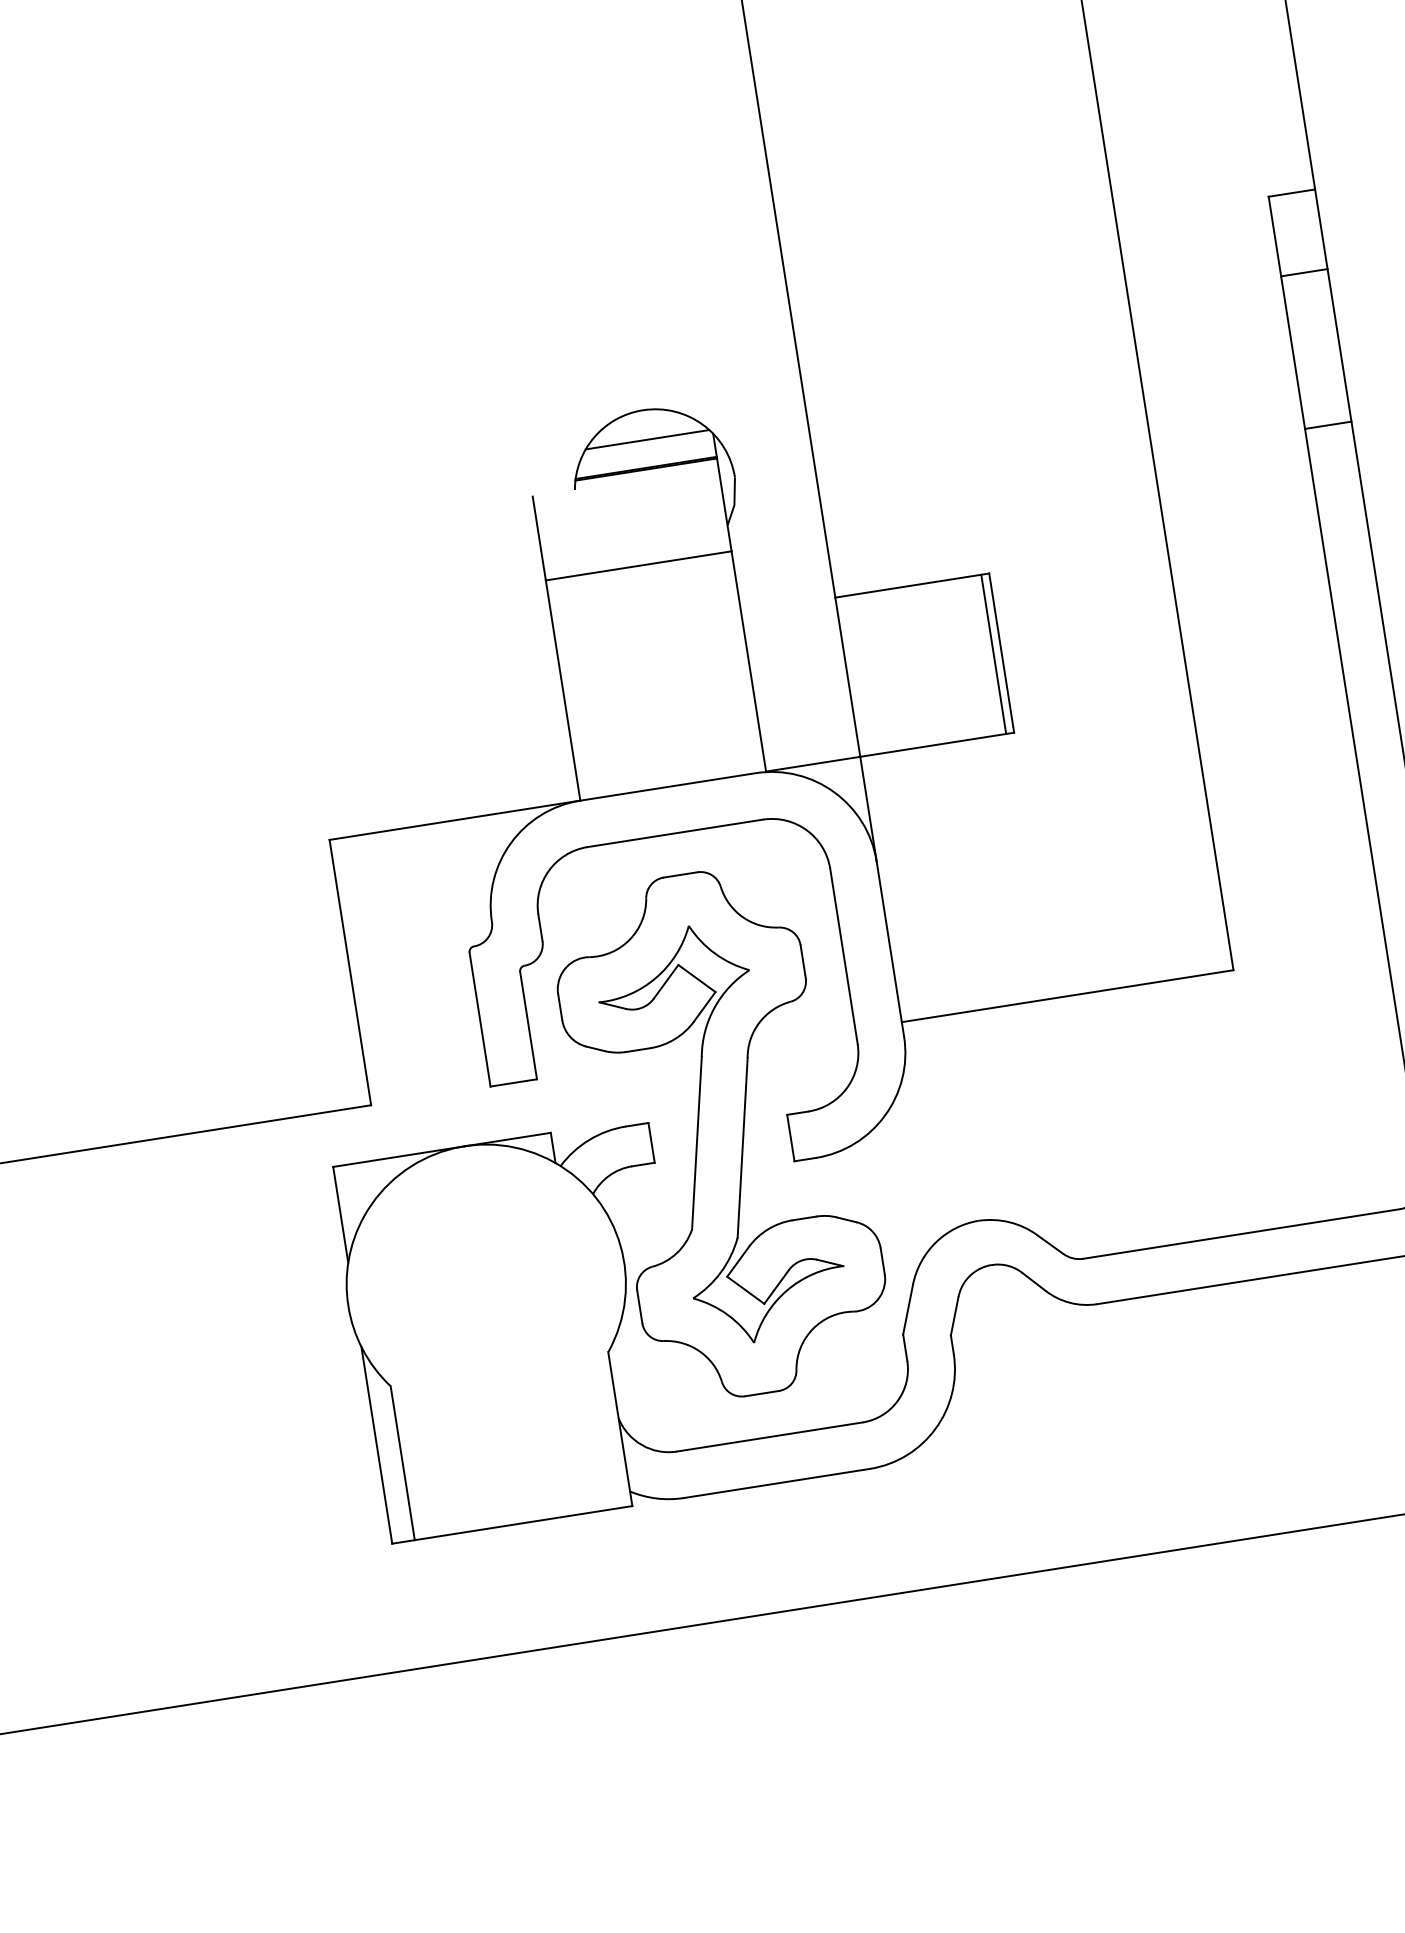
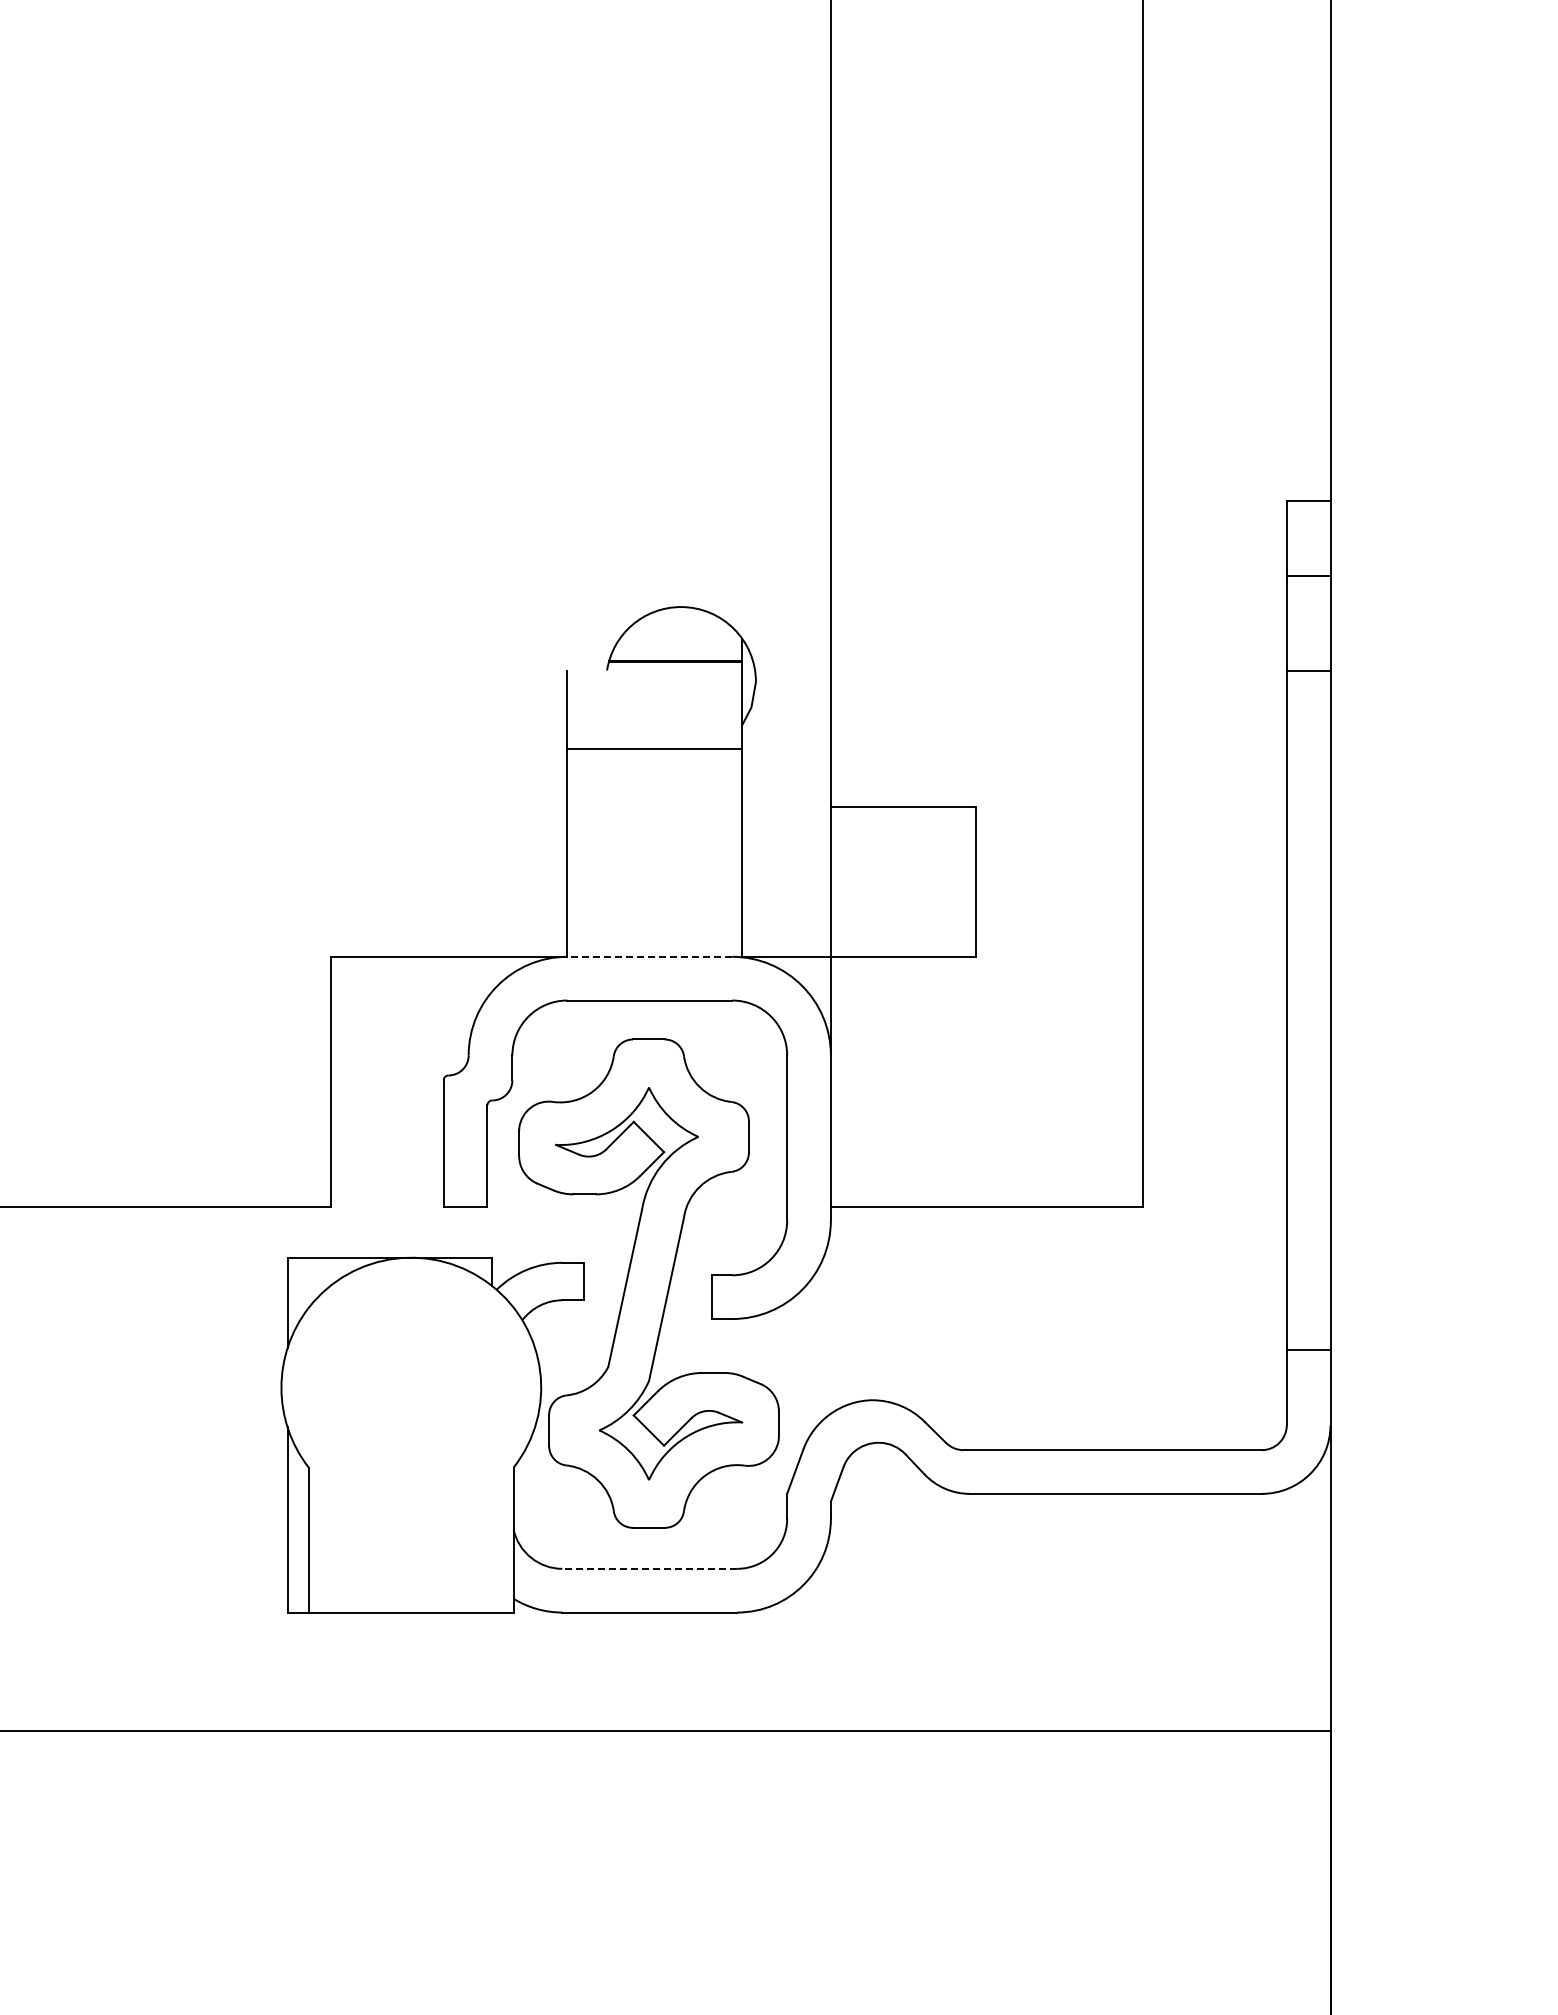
line: (1328, 425) -> (1308, 671), moved
line: (646, 439) -> (680, 634), removed
line: (993, 653) -> (968, 881), removed
line: (667, 786) -> (649, 956), solid -> dashed
line: (769, 1436) -> (649, 1568), solid -> dashed

